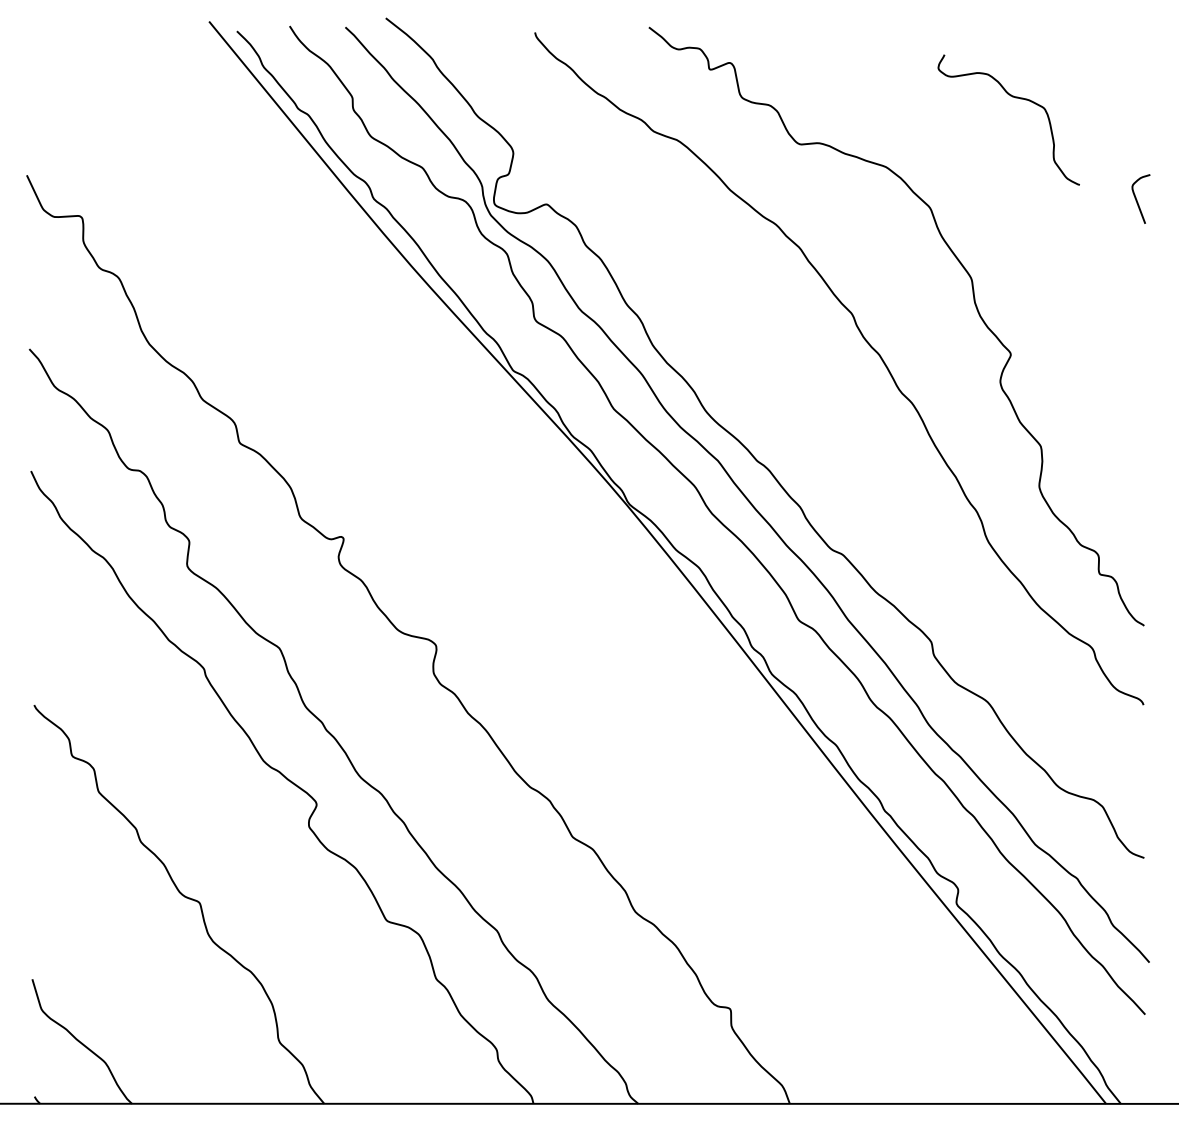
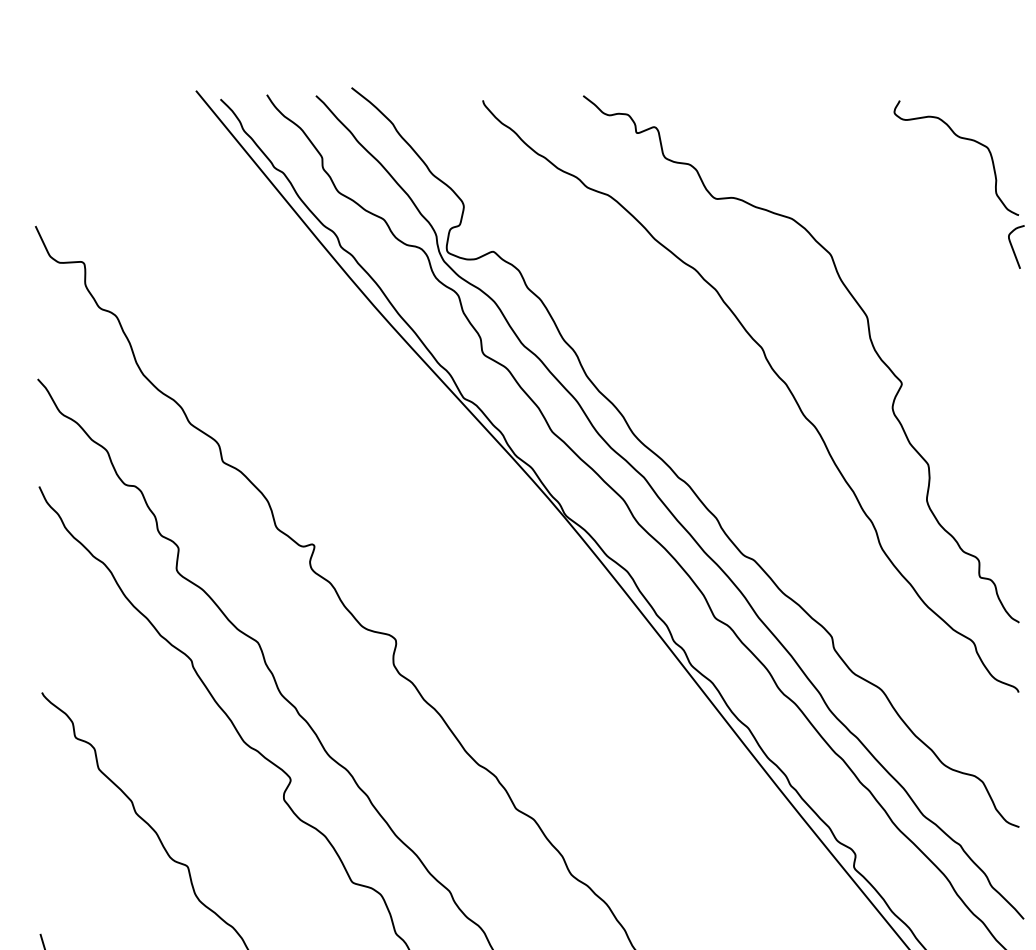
curve: (1015, 98) -> (962, 139), moved

